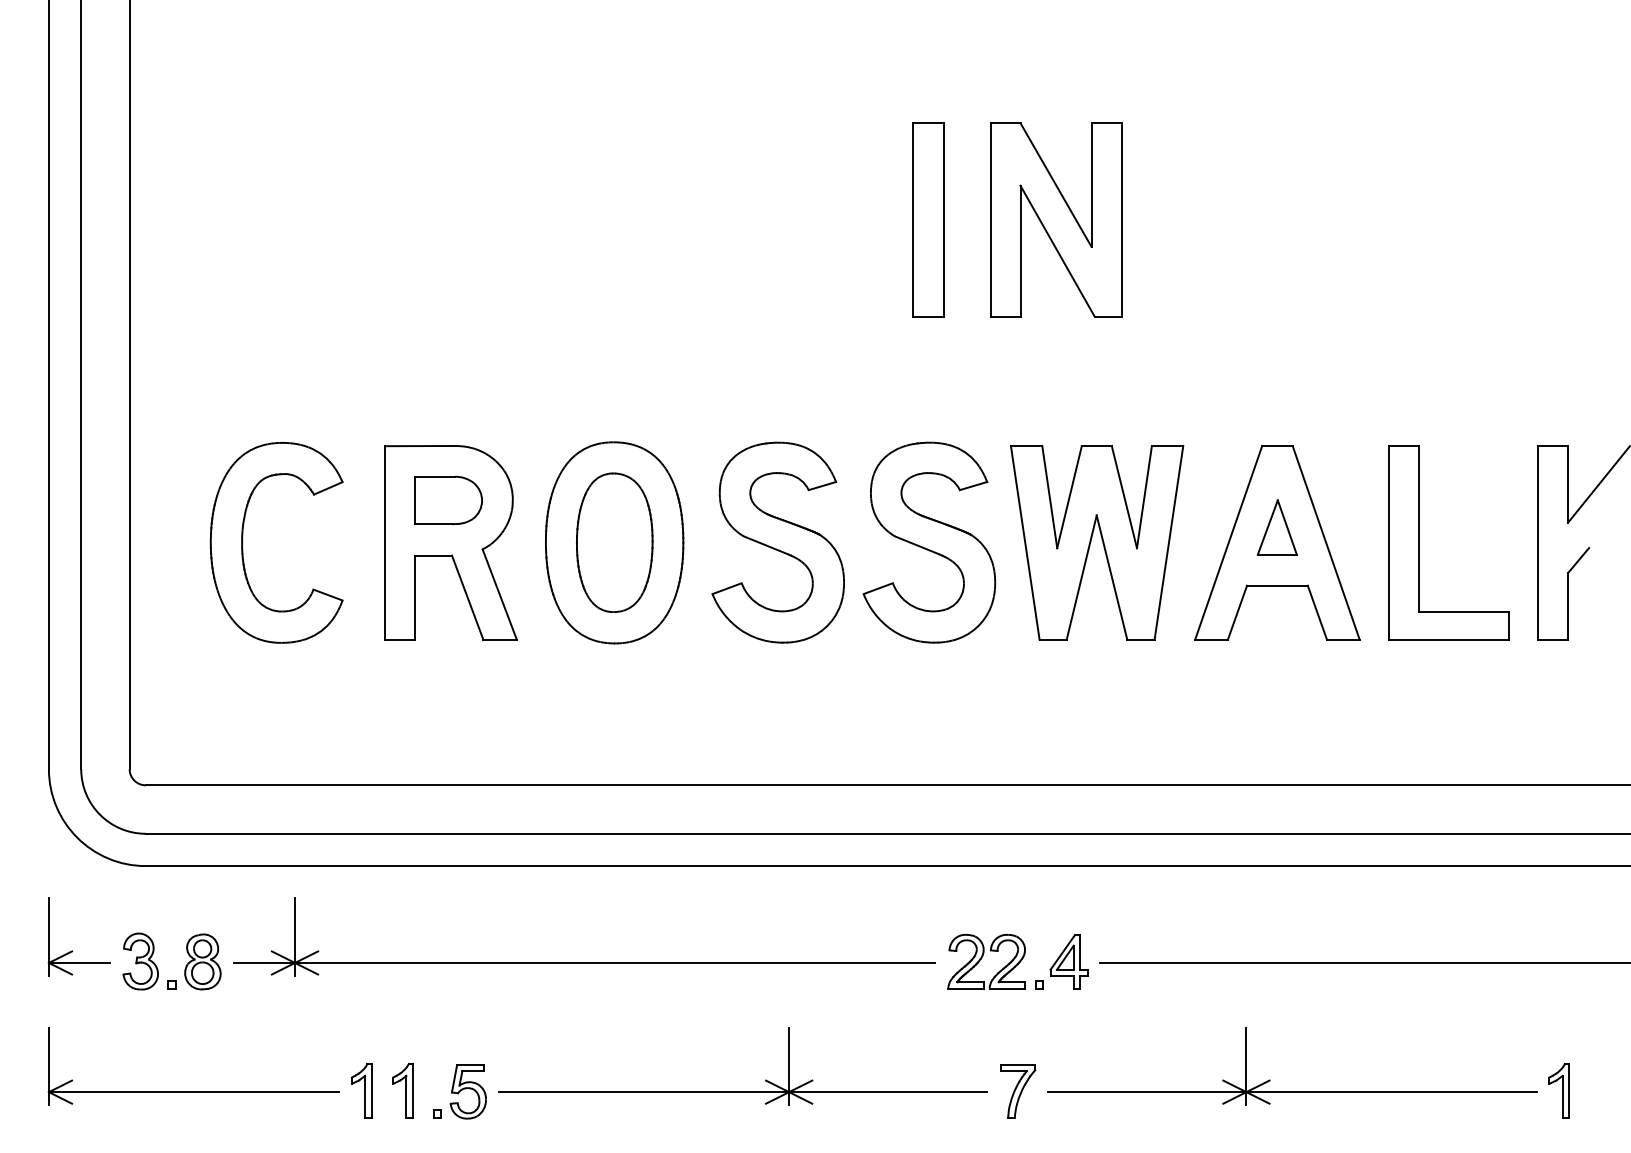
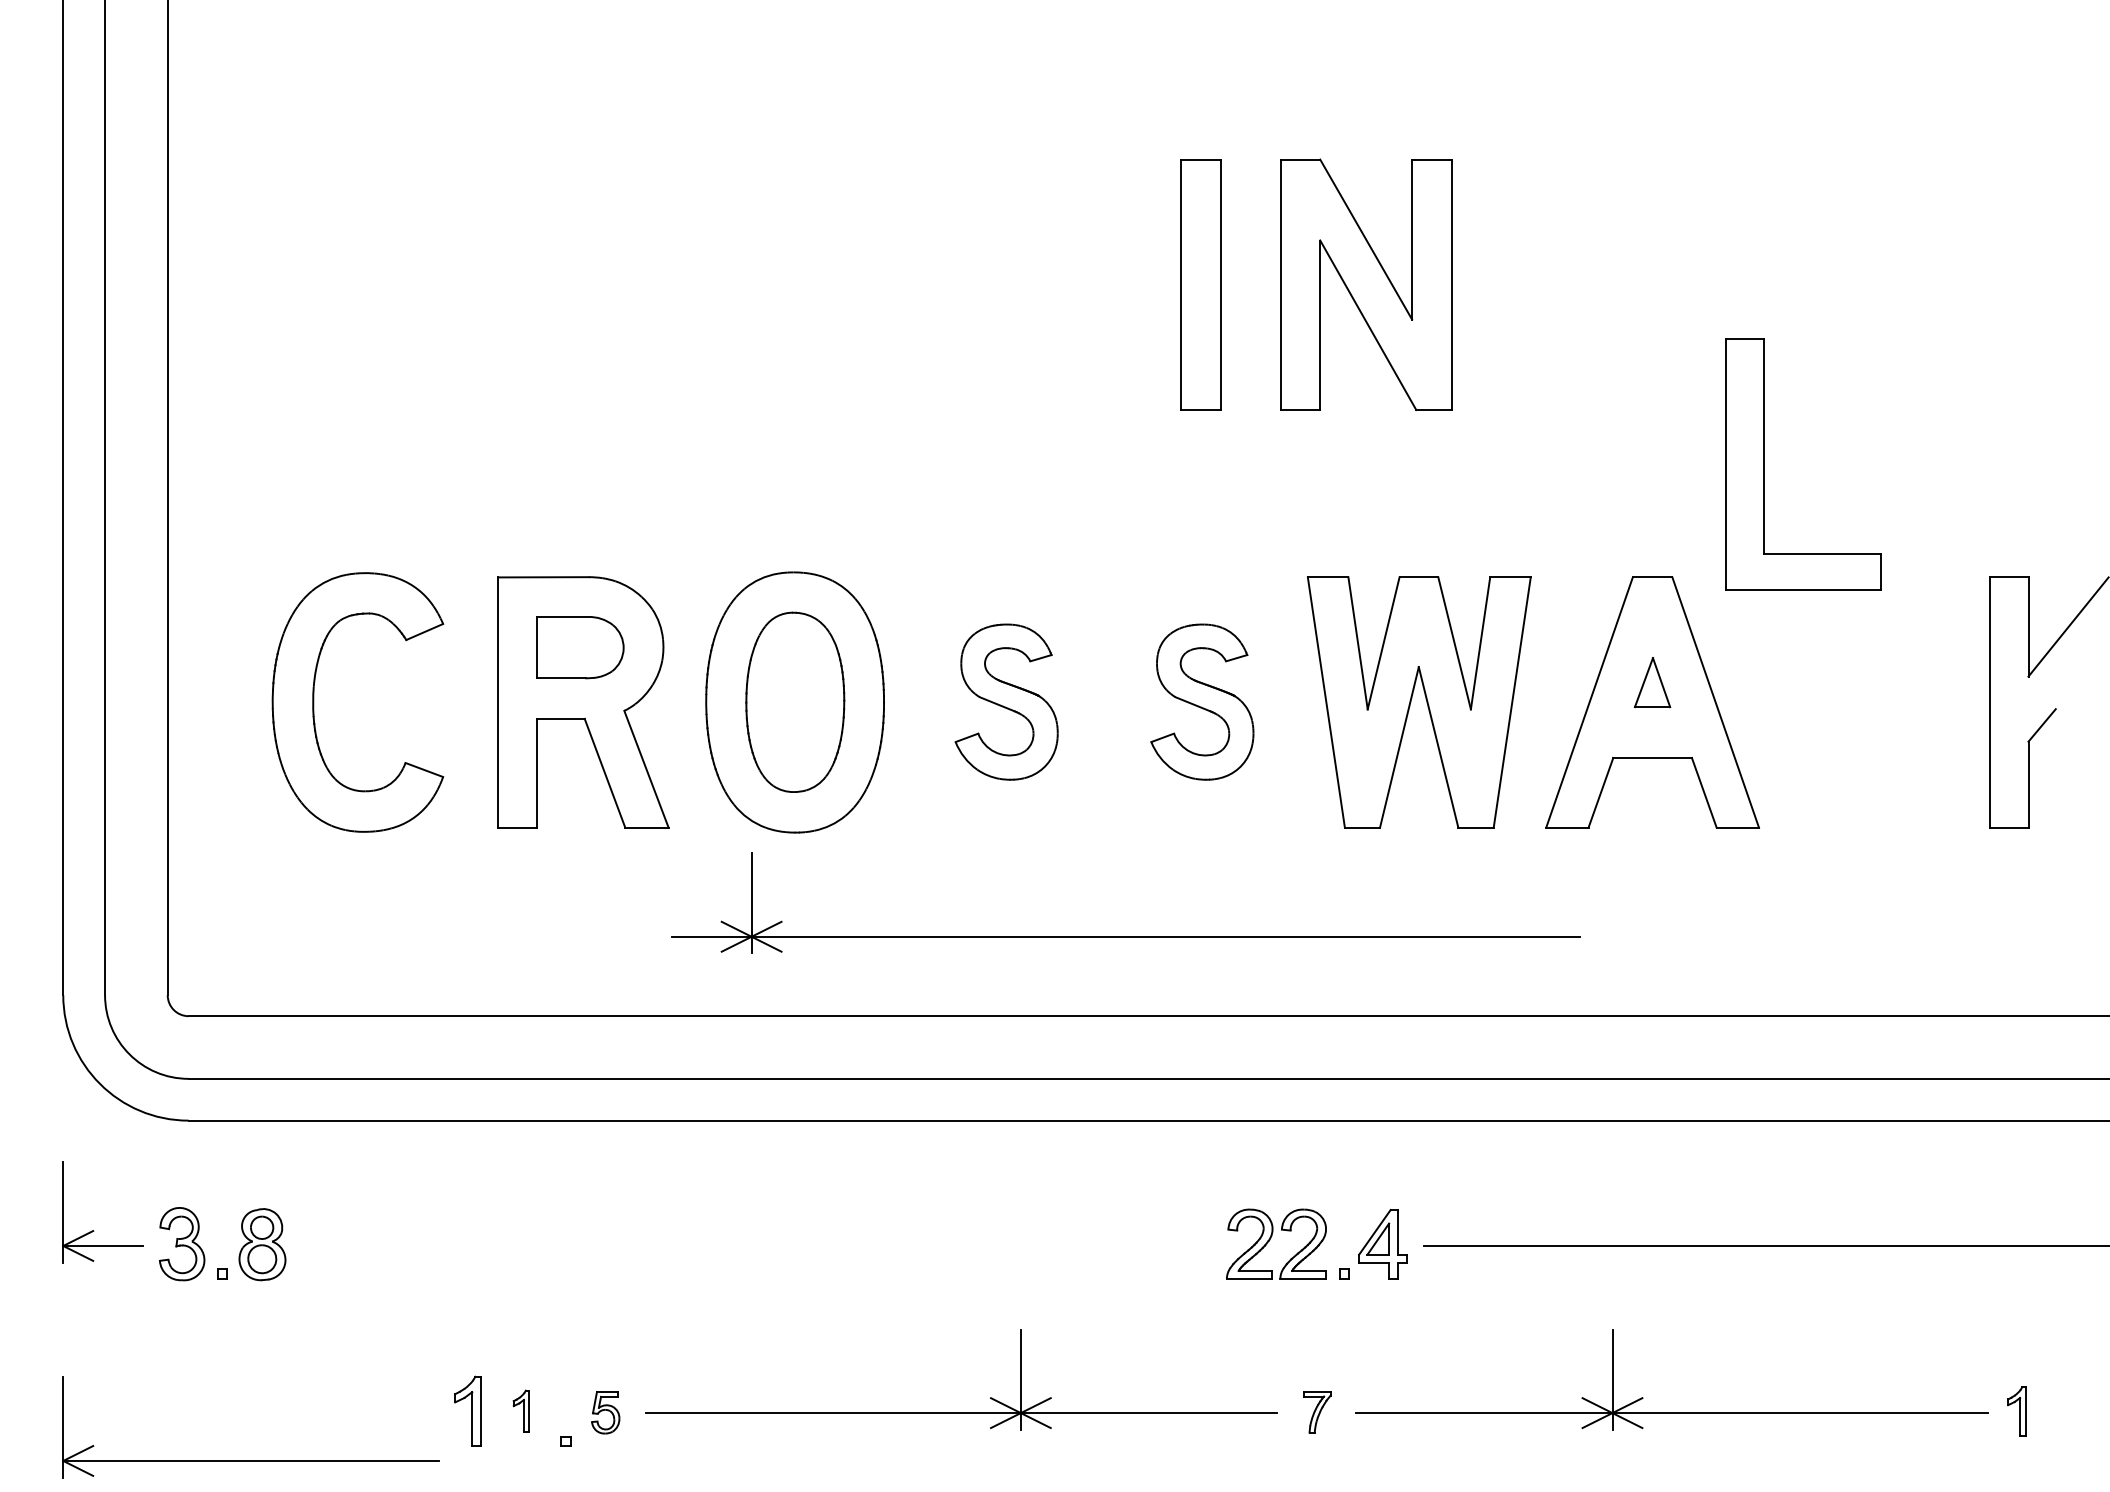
part: (1277, 527) -> (1652, 682), size x0.7
part: (777, 542) -> (1005, 702), size x0.6
part: (929, 542) -> (1202, 702), size x0.6
part: (1419, 542) -> (1765, 463), moved
part: (584, 962) -> (1126, 936), moved
part: (402, 1090) -> (520, 1410), size x0.6
part: (1558, 1090) -> (2016, 1410), size x0.7
part: (193, 1091) -> (250, 1460), moved
part: (467, 1091) -> (604, 1412), size x0.6
part: (1018, 1091) -> (1317, 1412), size x0.6

